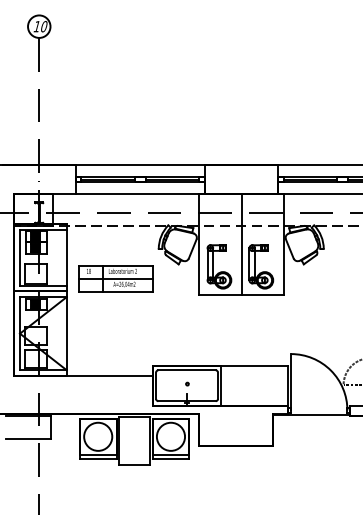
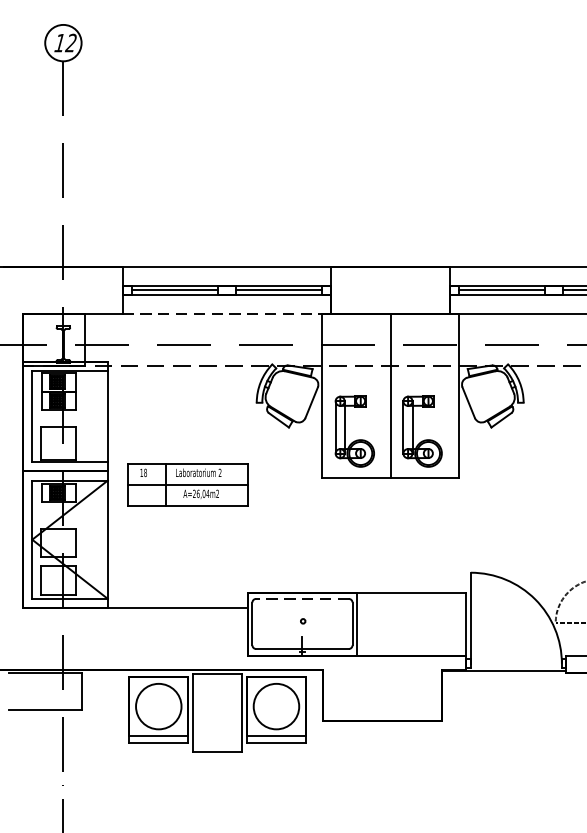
text: (43, 26) -> (70, 42), 10 -> 12
line: (140, 194) -> (227, 314), solid -> dashed
part: (115, 278) -> (186, 484), moved
line: (187, 370) -> (303, 599), solid -> dashed

